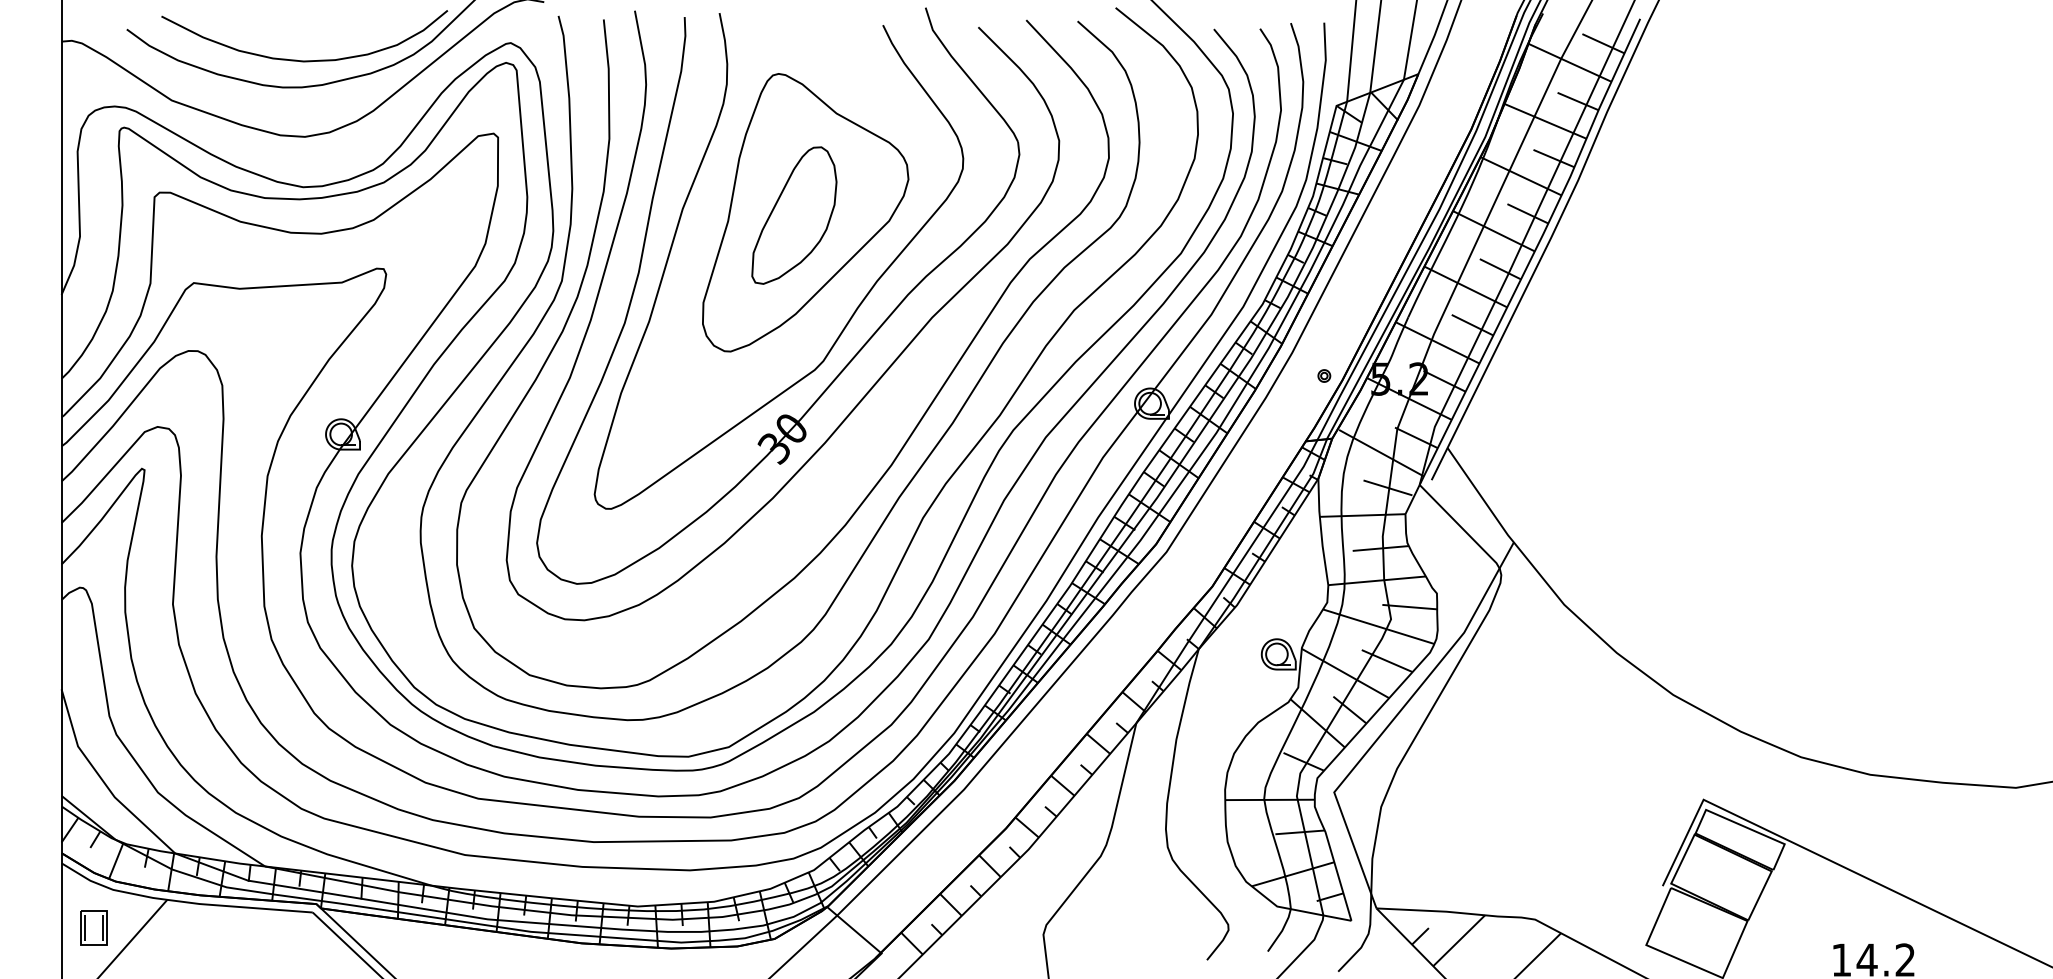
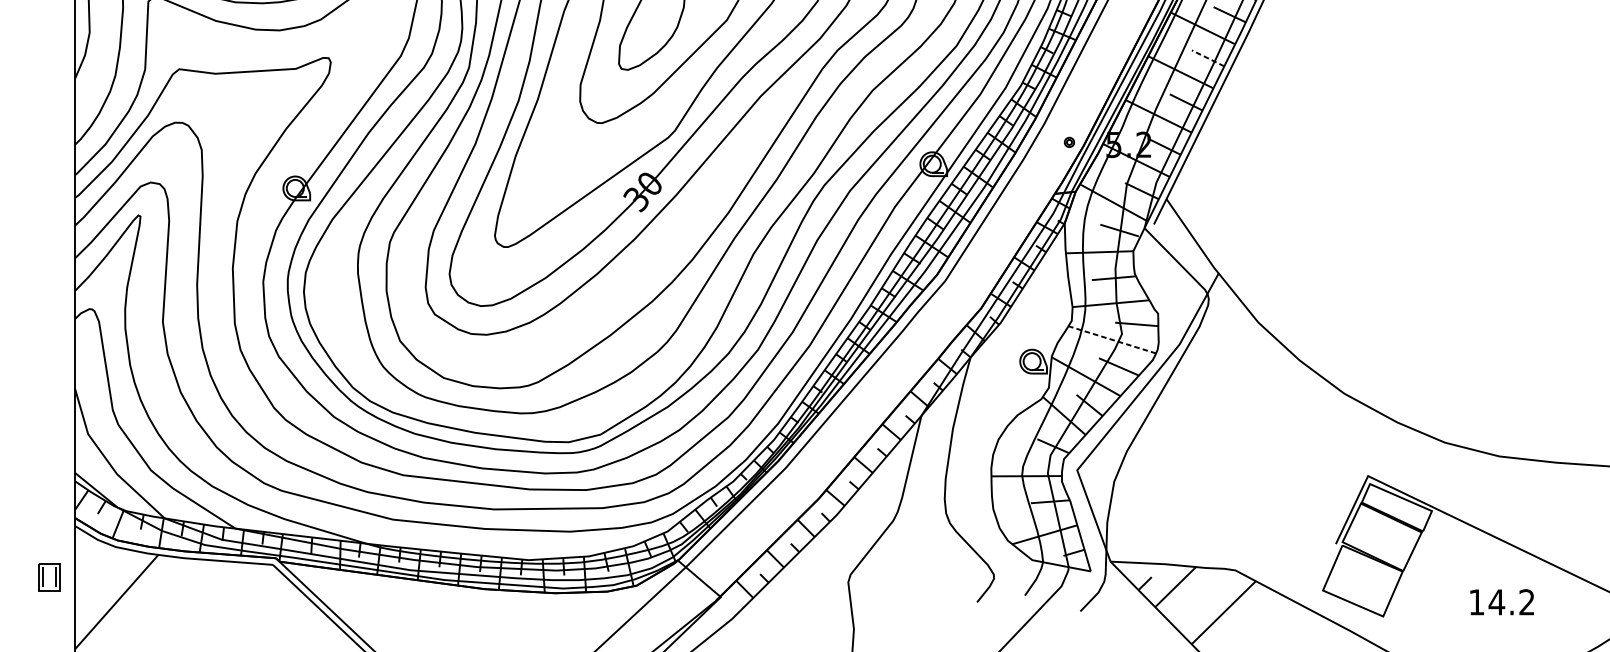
line: (1500, 269) -> (1208, 58), solid -> dashed
line: (1378, 626) -> (1112, 339), solid -> dashed
part: (93, 927) -> (49, 576), moved

